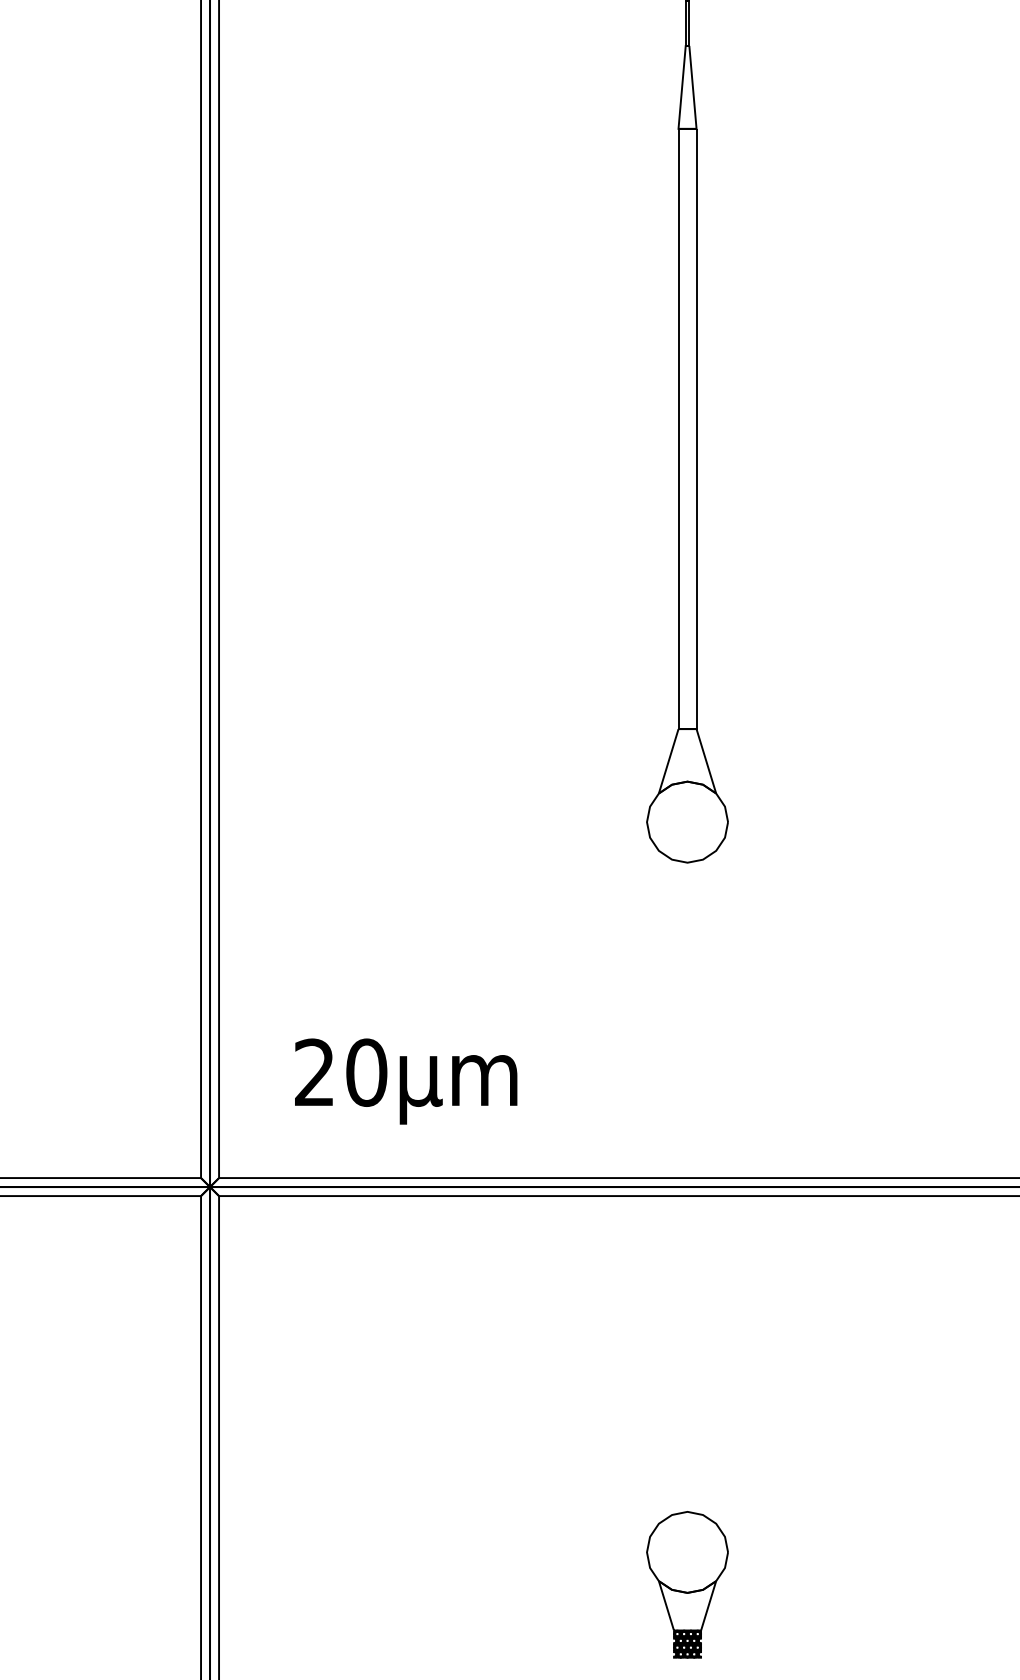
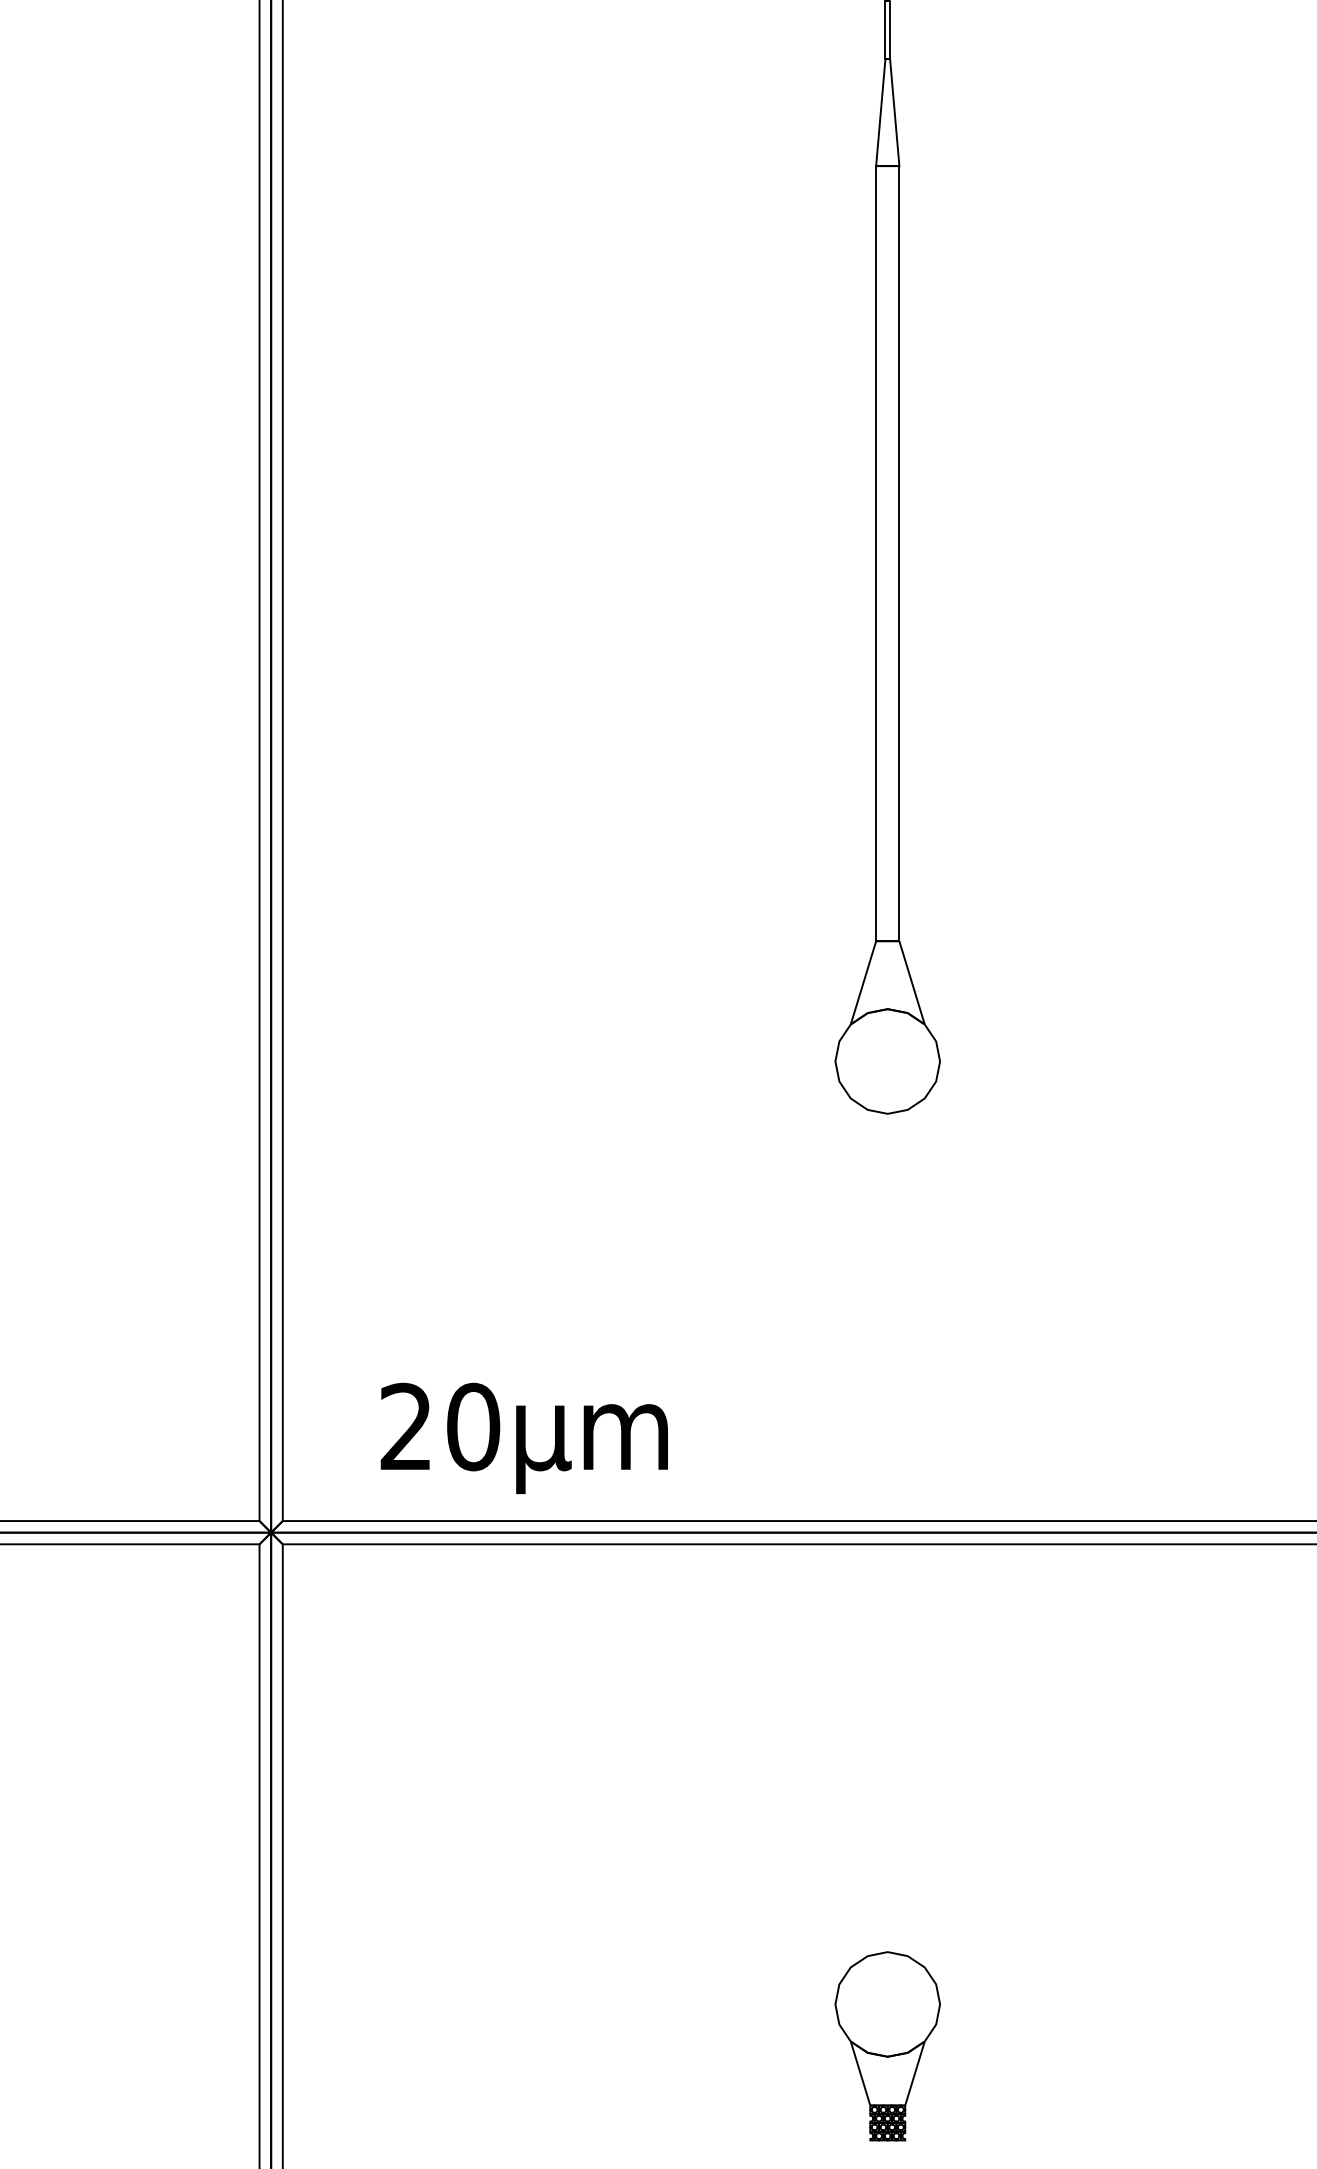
text: (405, 1080) -> (523, 1437), moved

